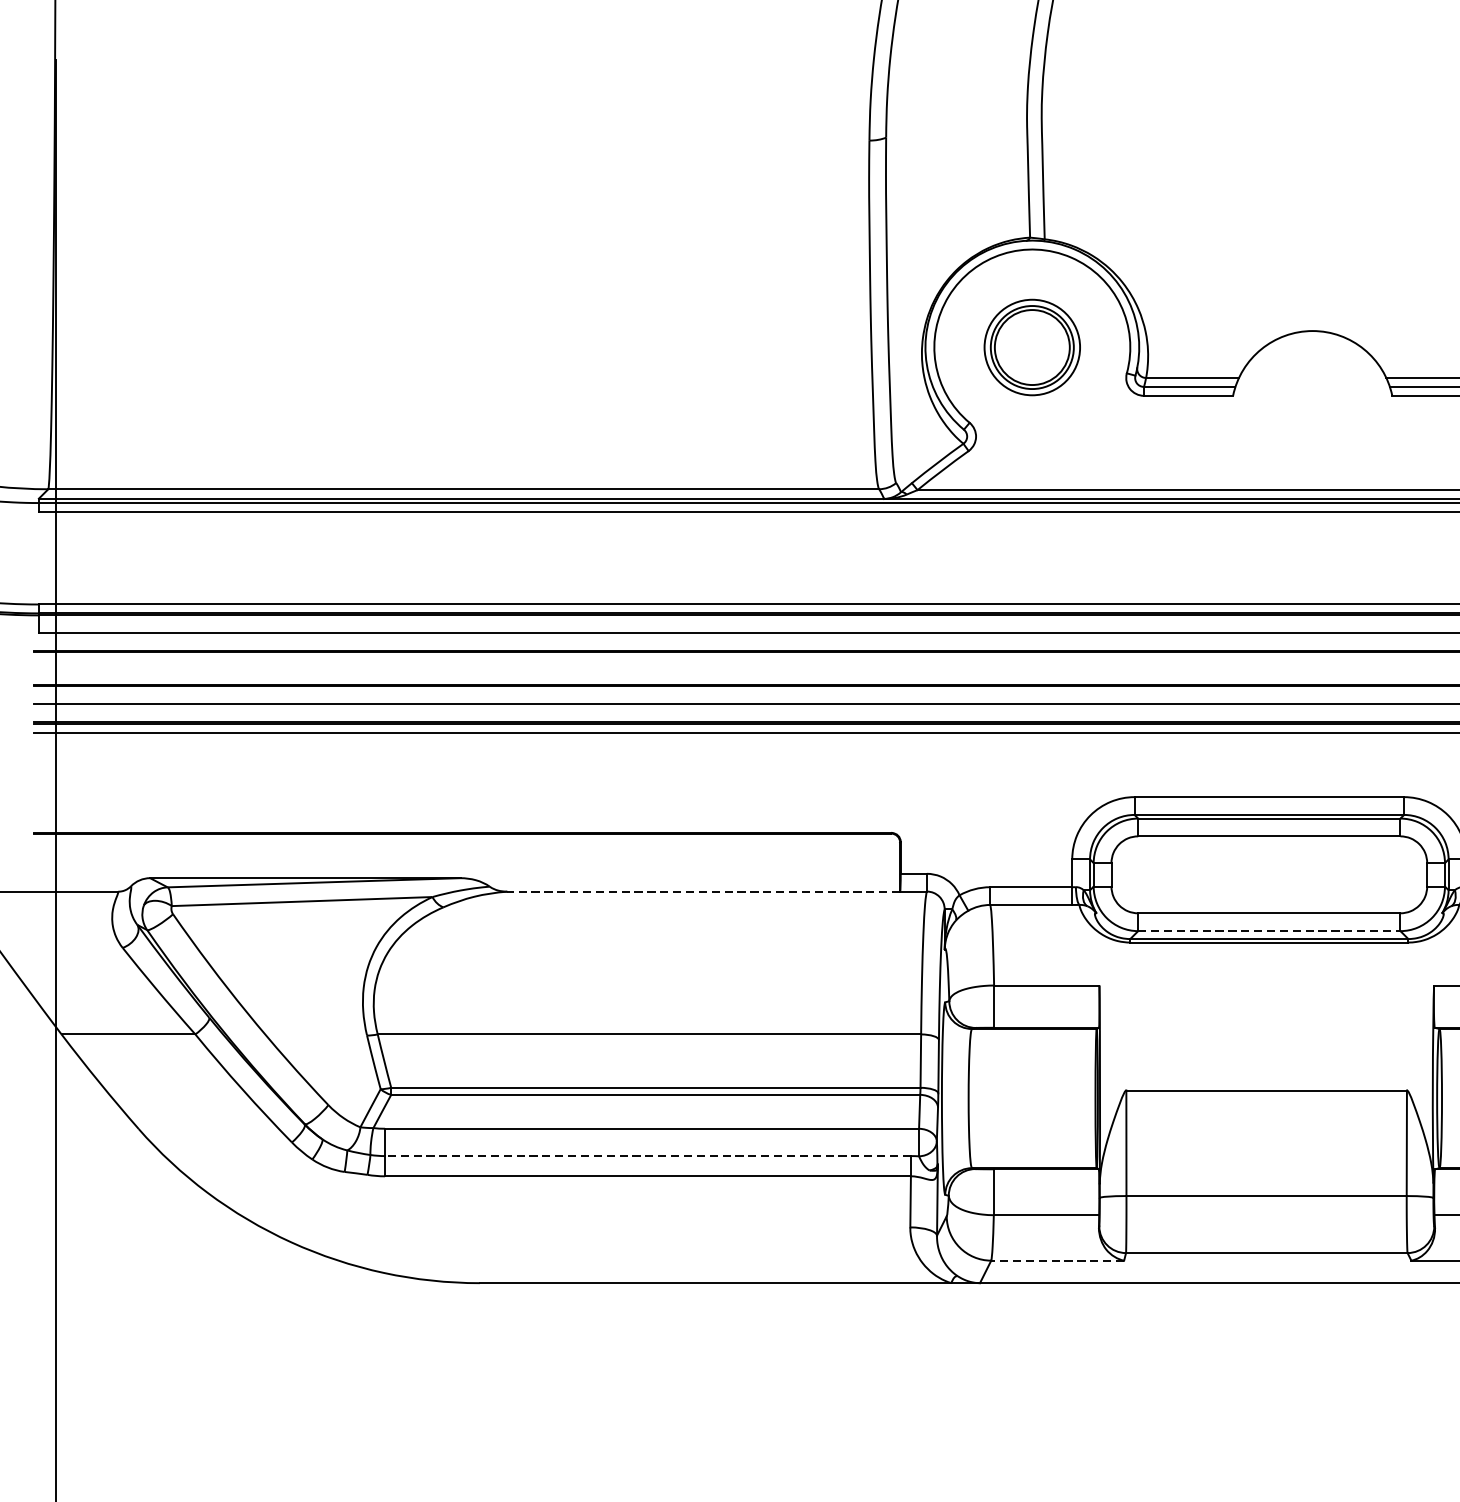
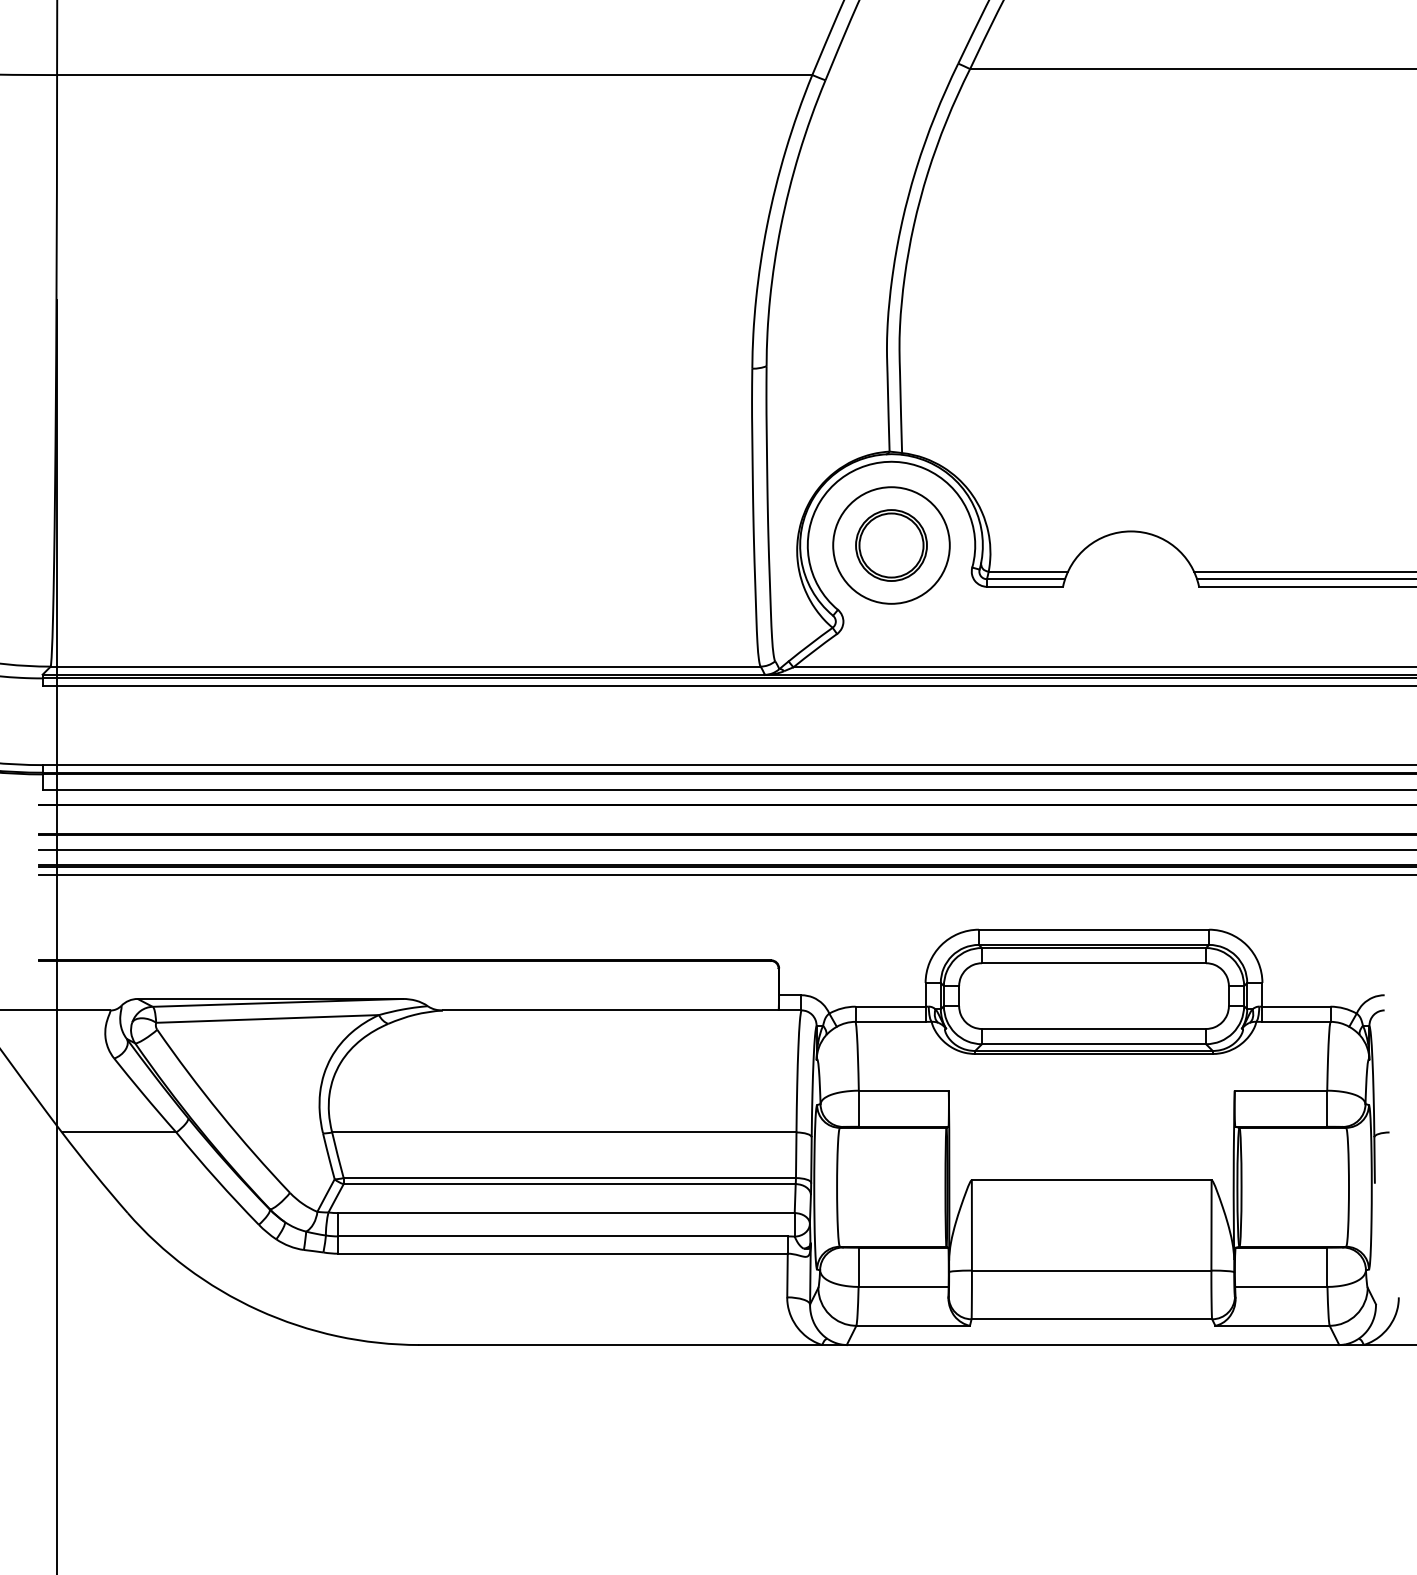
circle: (1032, 347) -> (891, 545), size x1.43
line: (703, 891) -> (610, 1010), dashed -> solid
line: (1269, 931) -> (1094, 1044), dashed -> solid
line: (648, 1156) -> (563, 1236), dashed -> solid
line: (1058, 1260) -> (913, 1325), dashed -> solid

